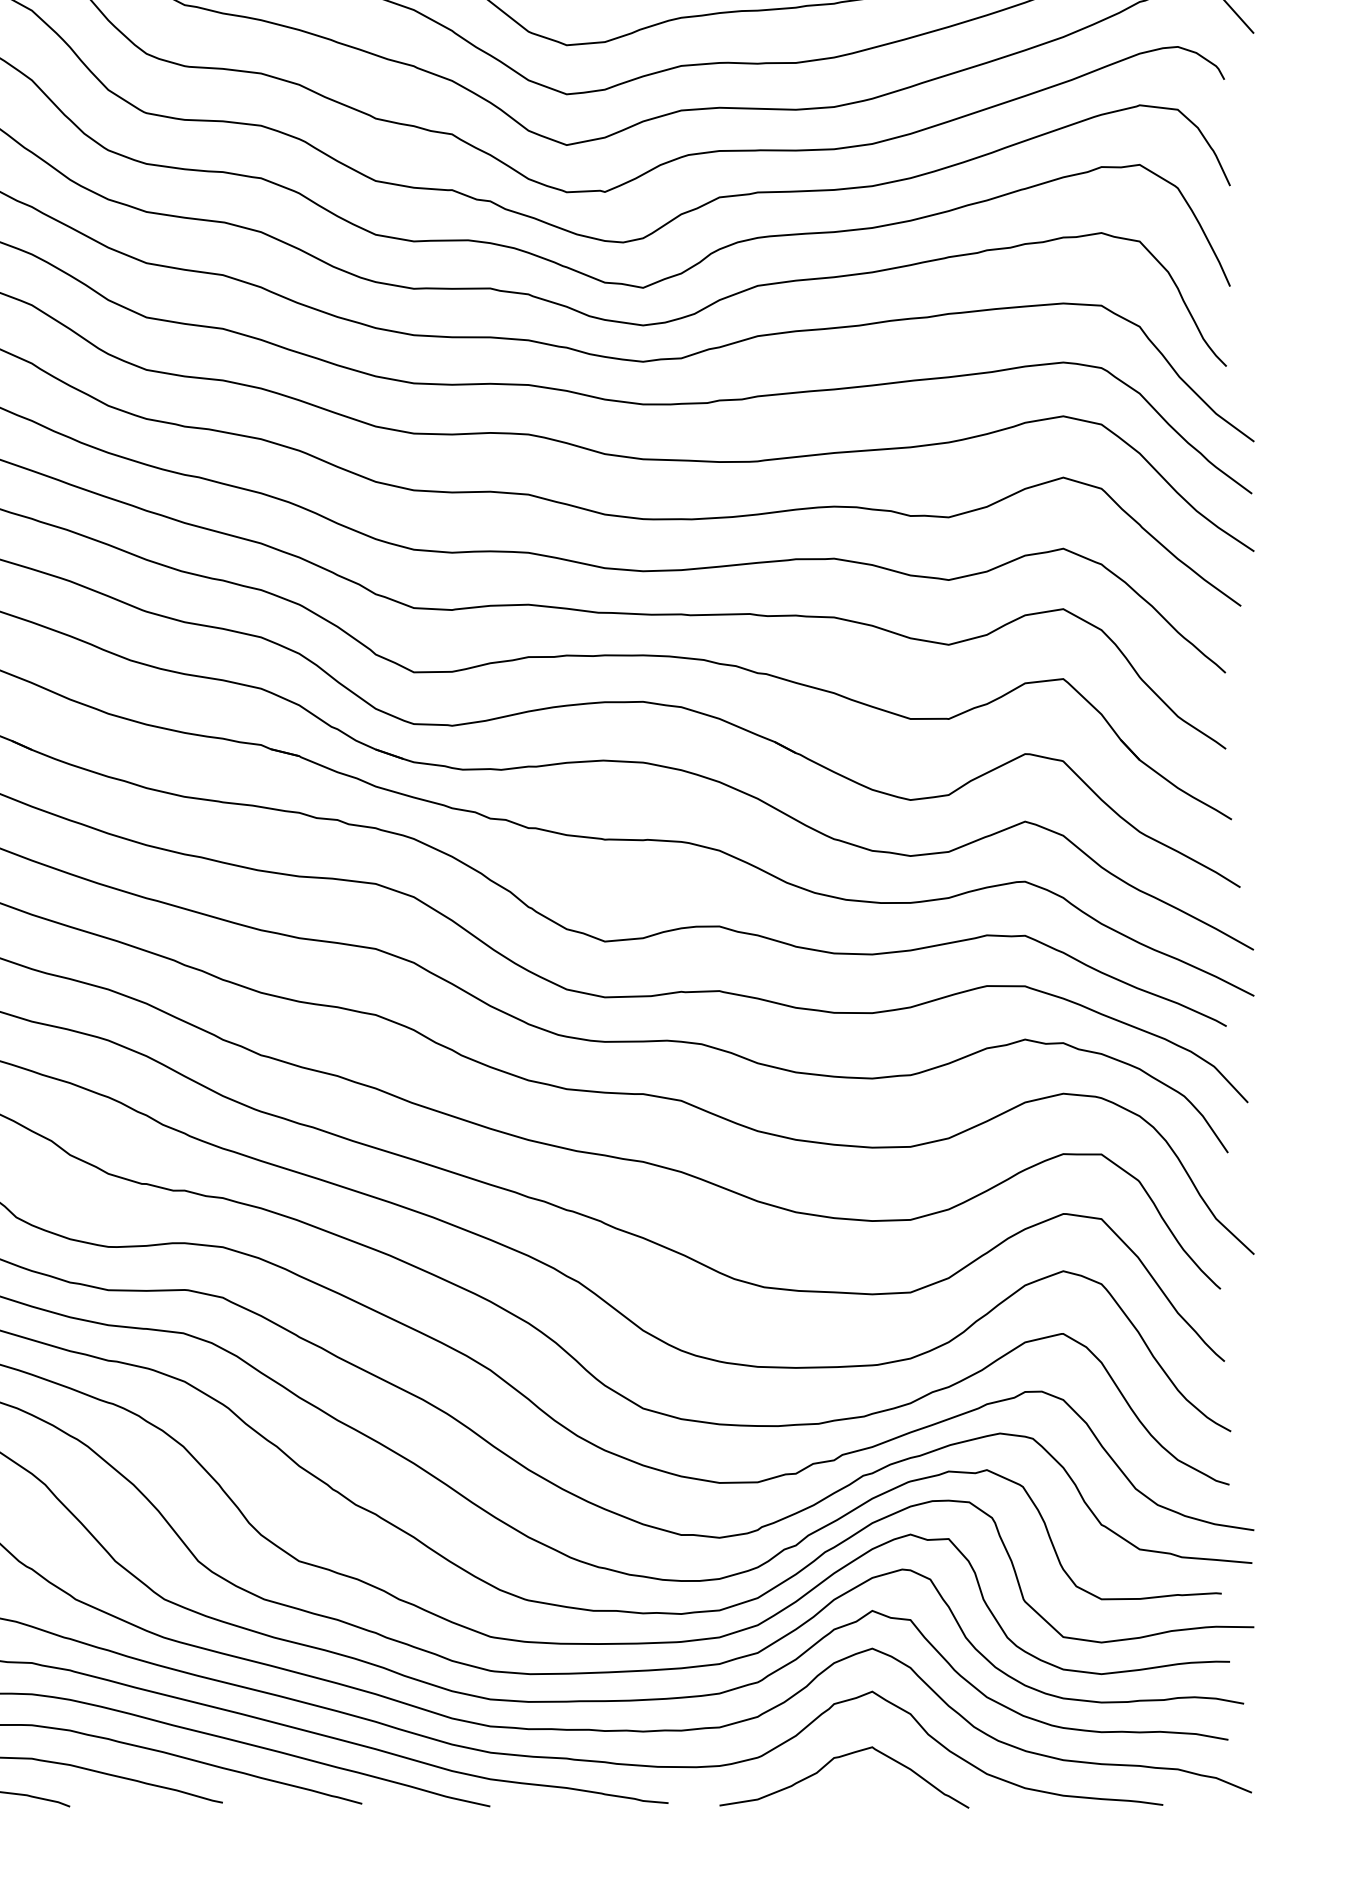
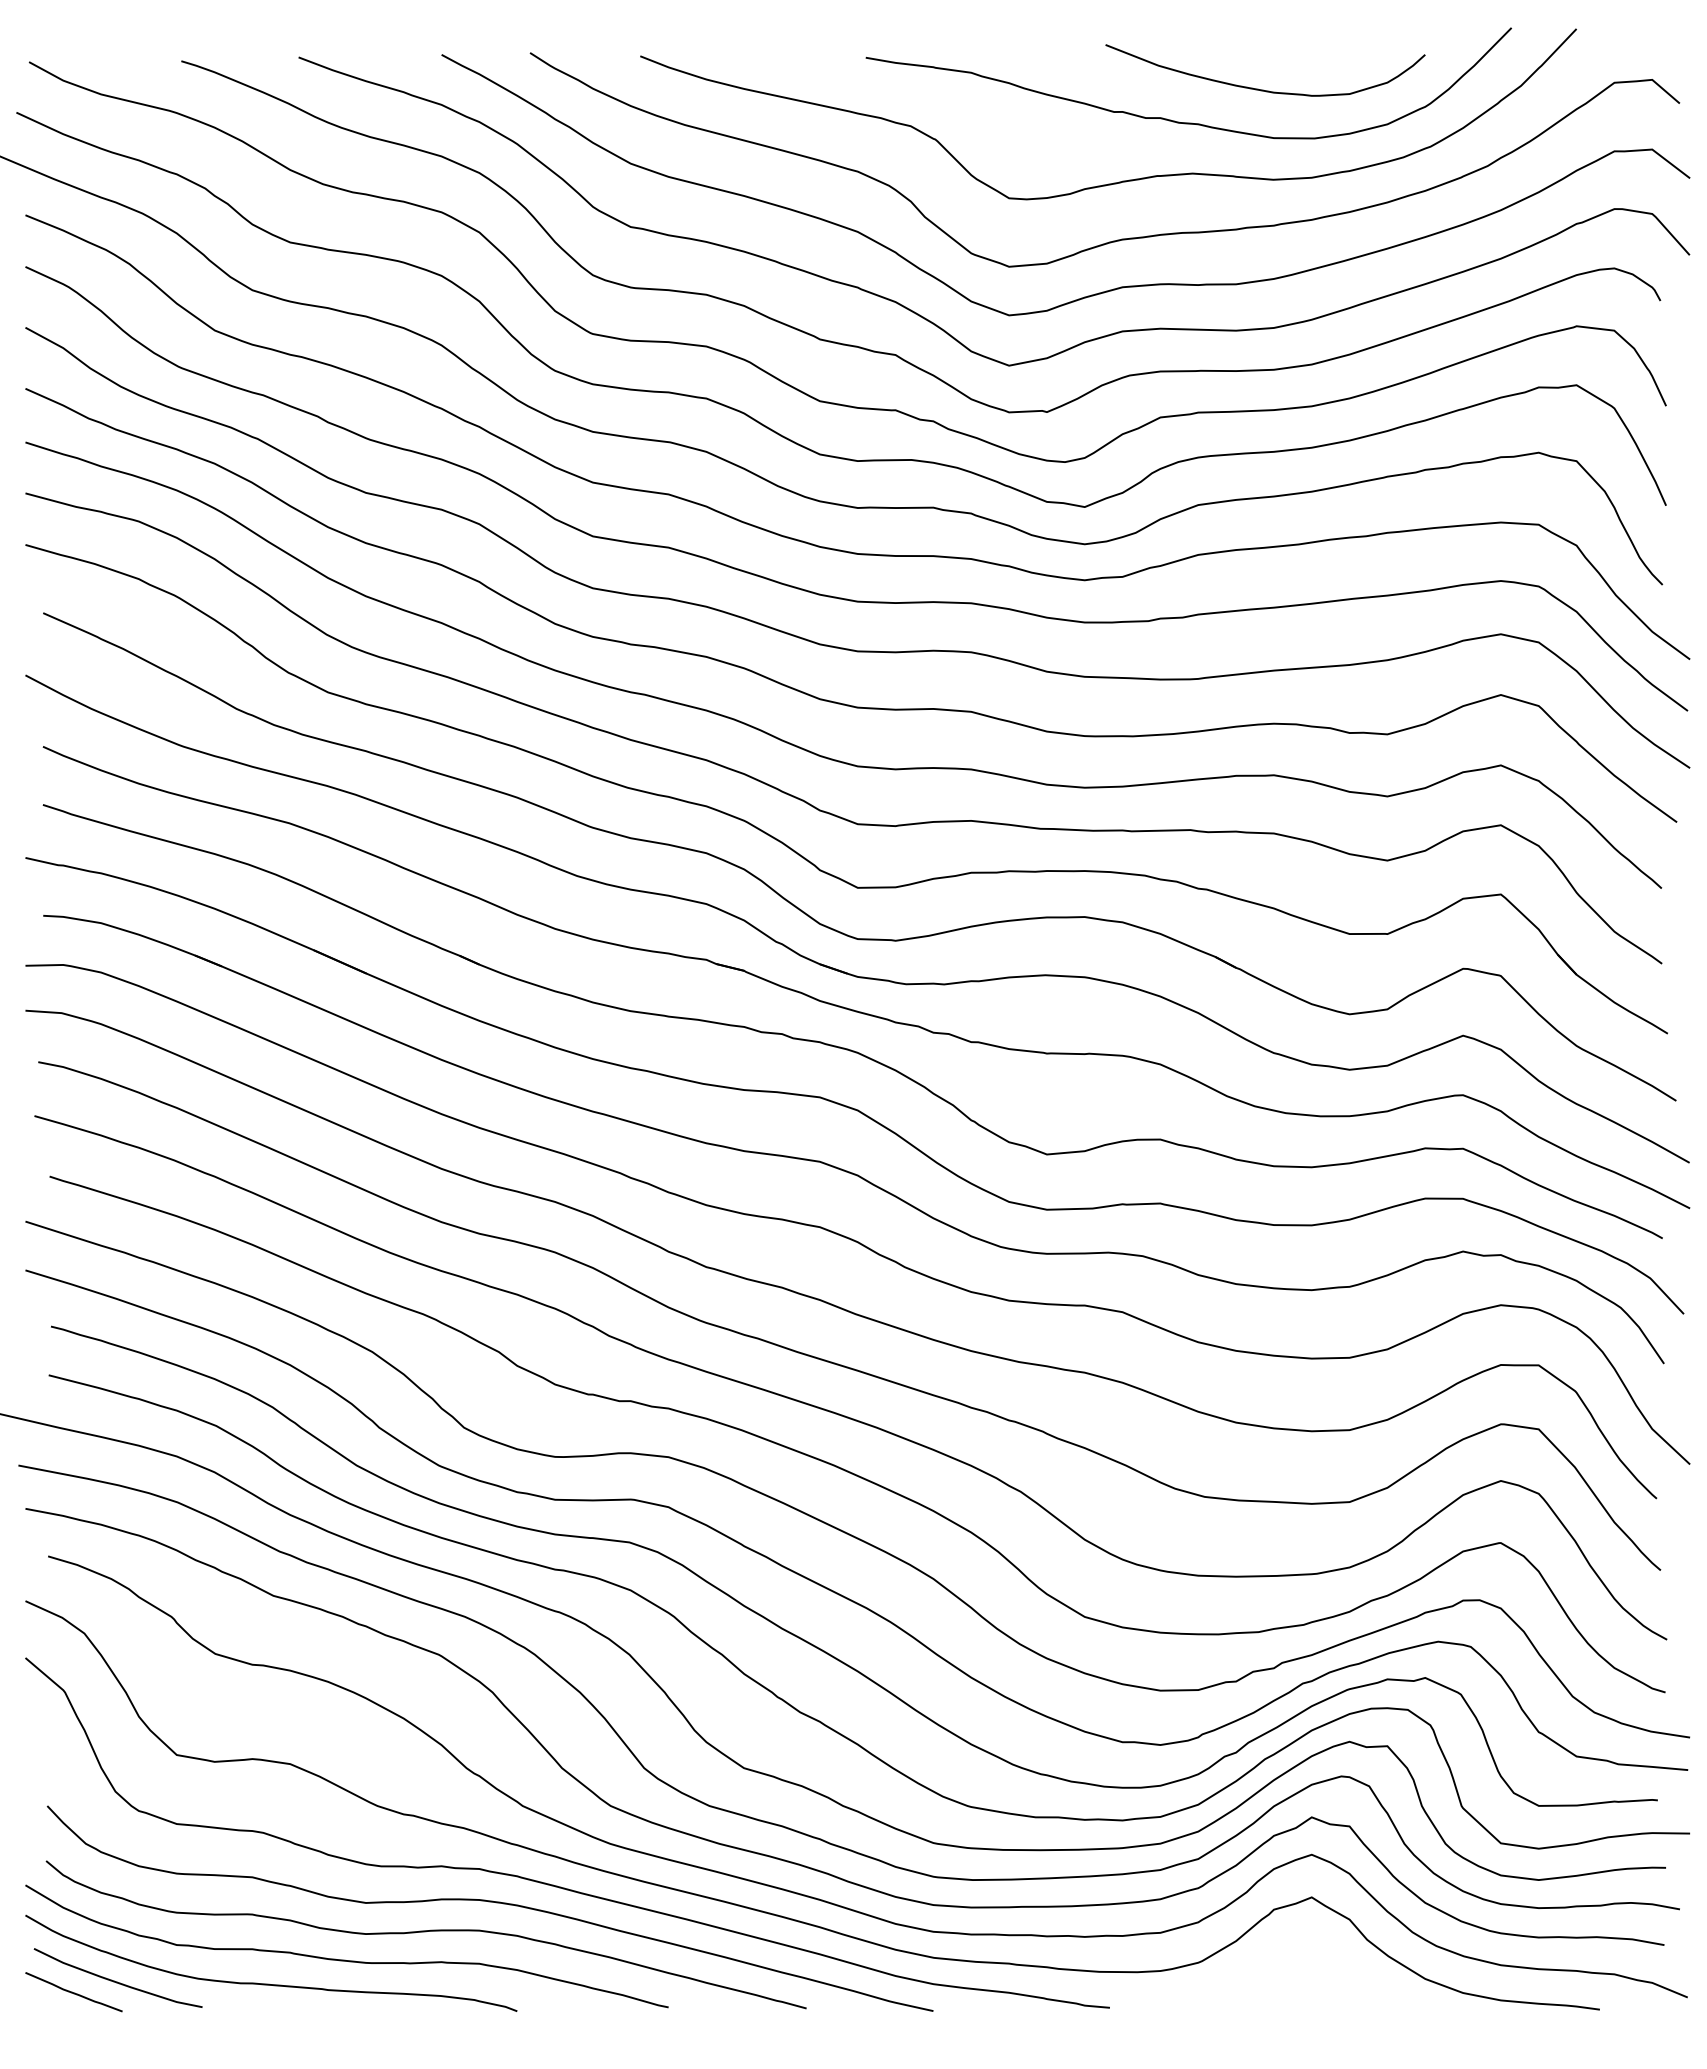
curve: (838, 1758) -> (1278, 1963), removed

